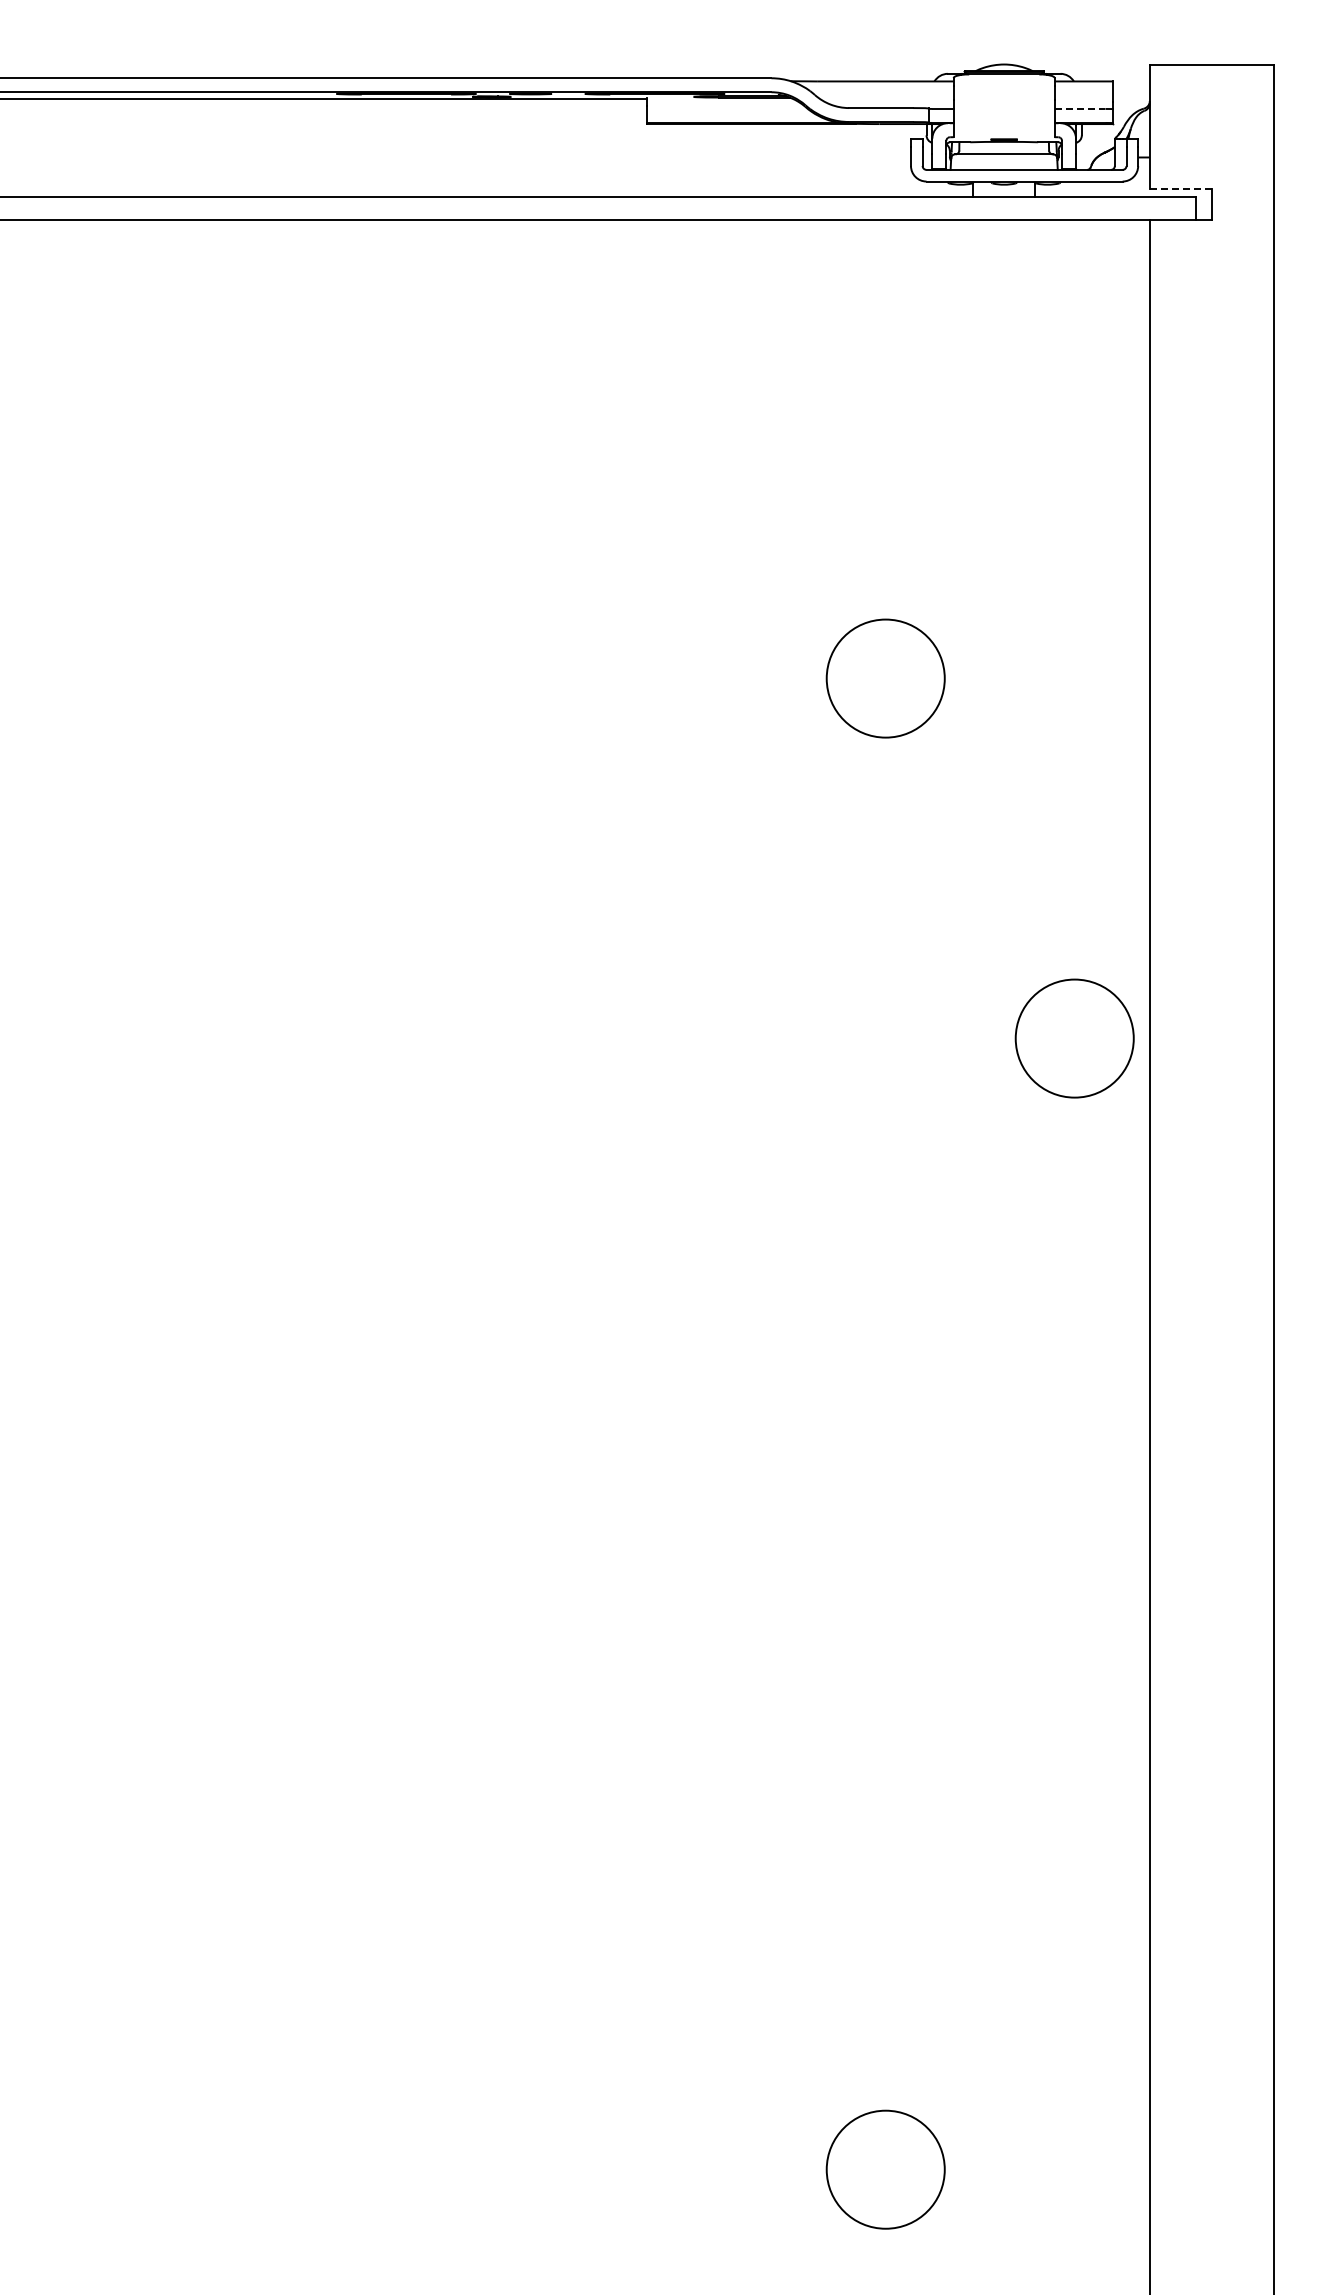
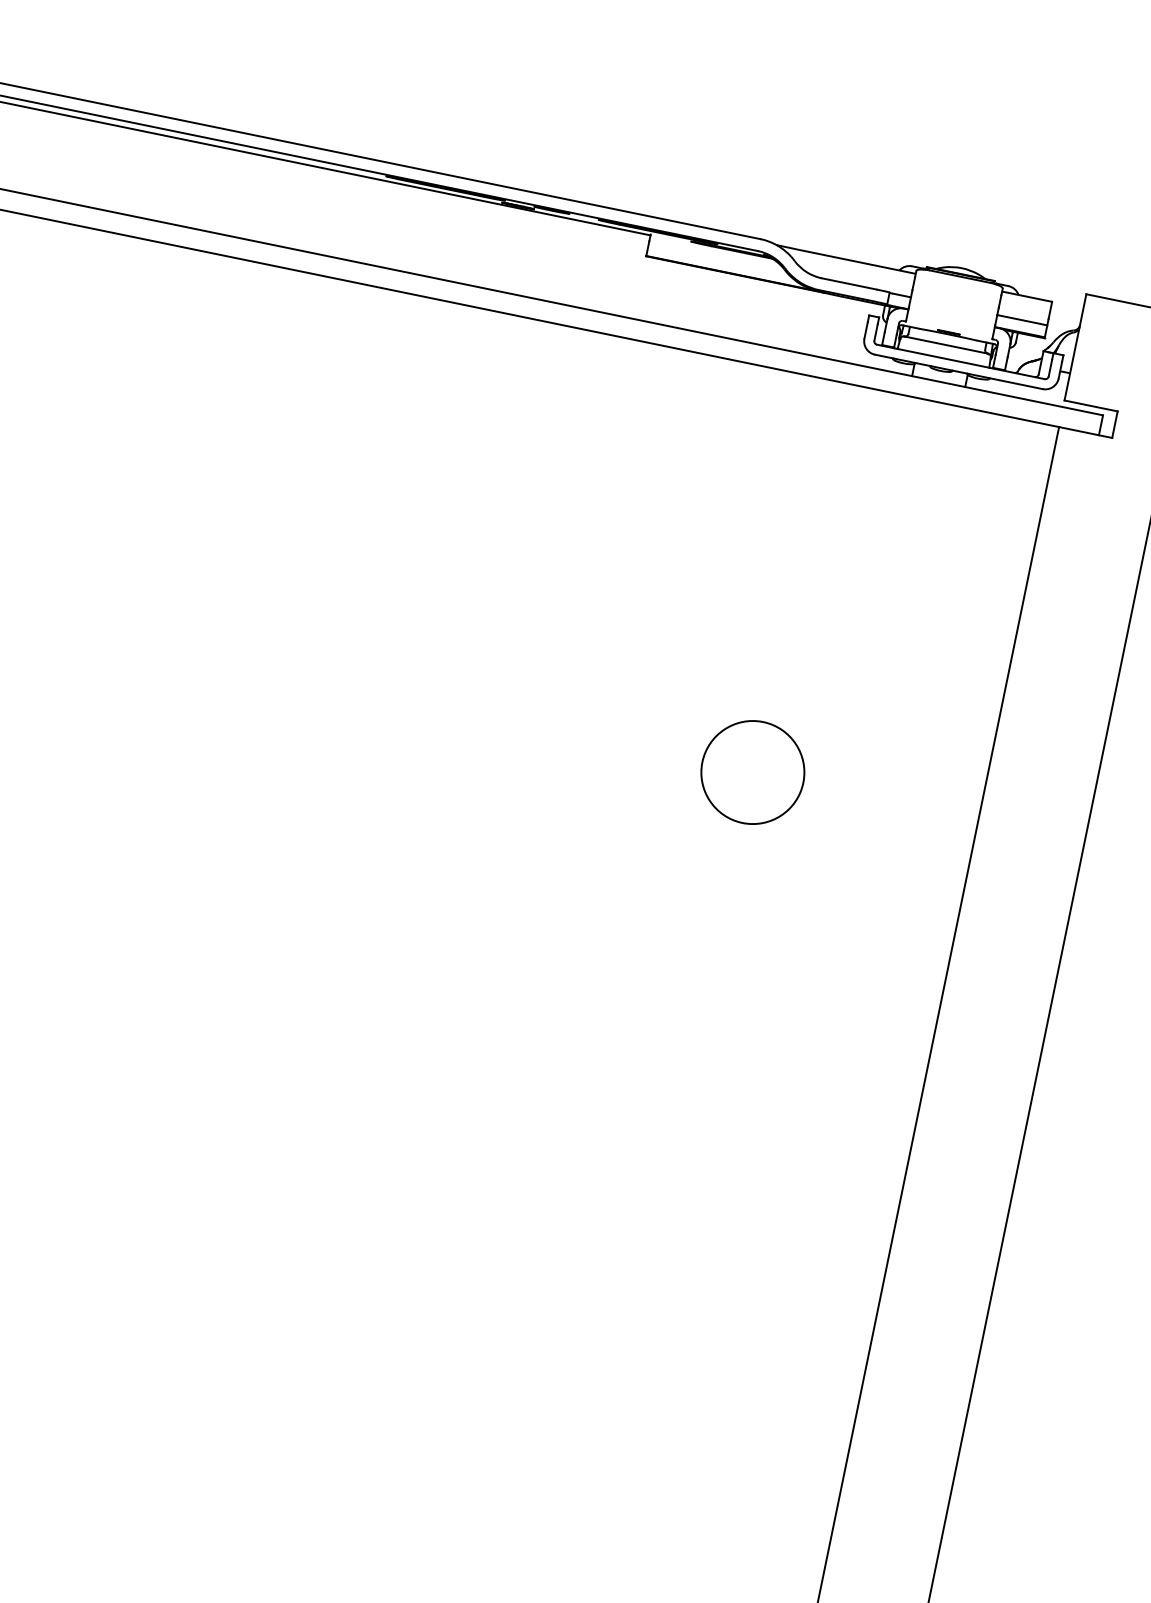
line: (1080, 108) -> (1019, 319), dashed -> solid
line: (1180, 189) -> (1090, 406), dashed -> solid
circle: (1074, 1038) -> (851, 1113), removed

